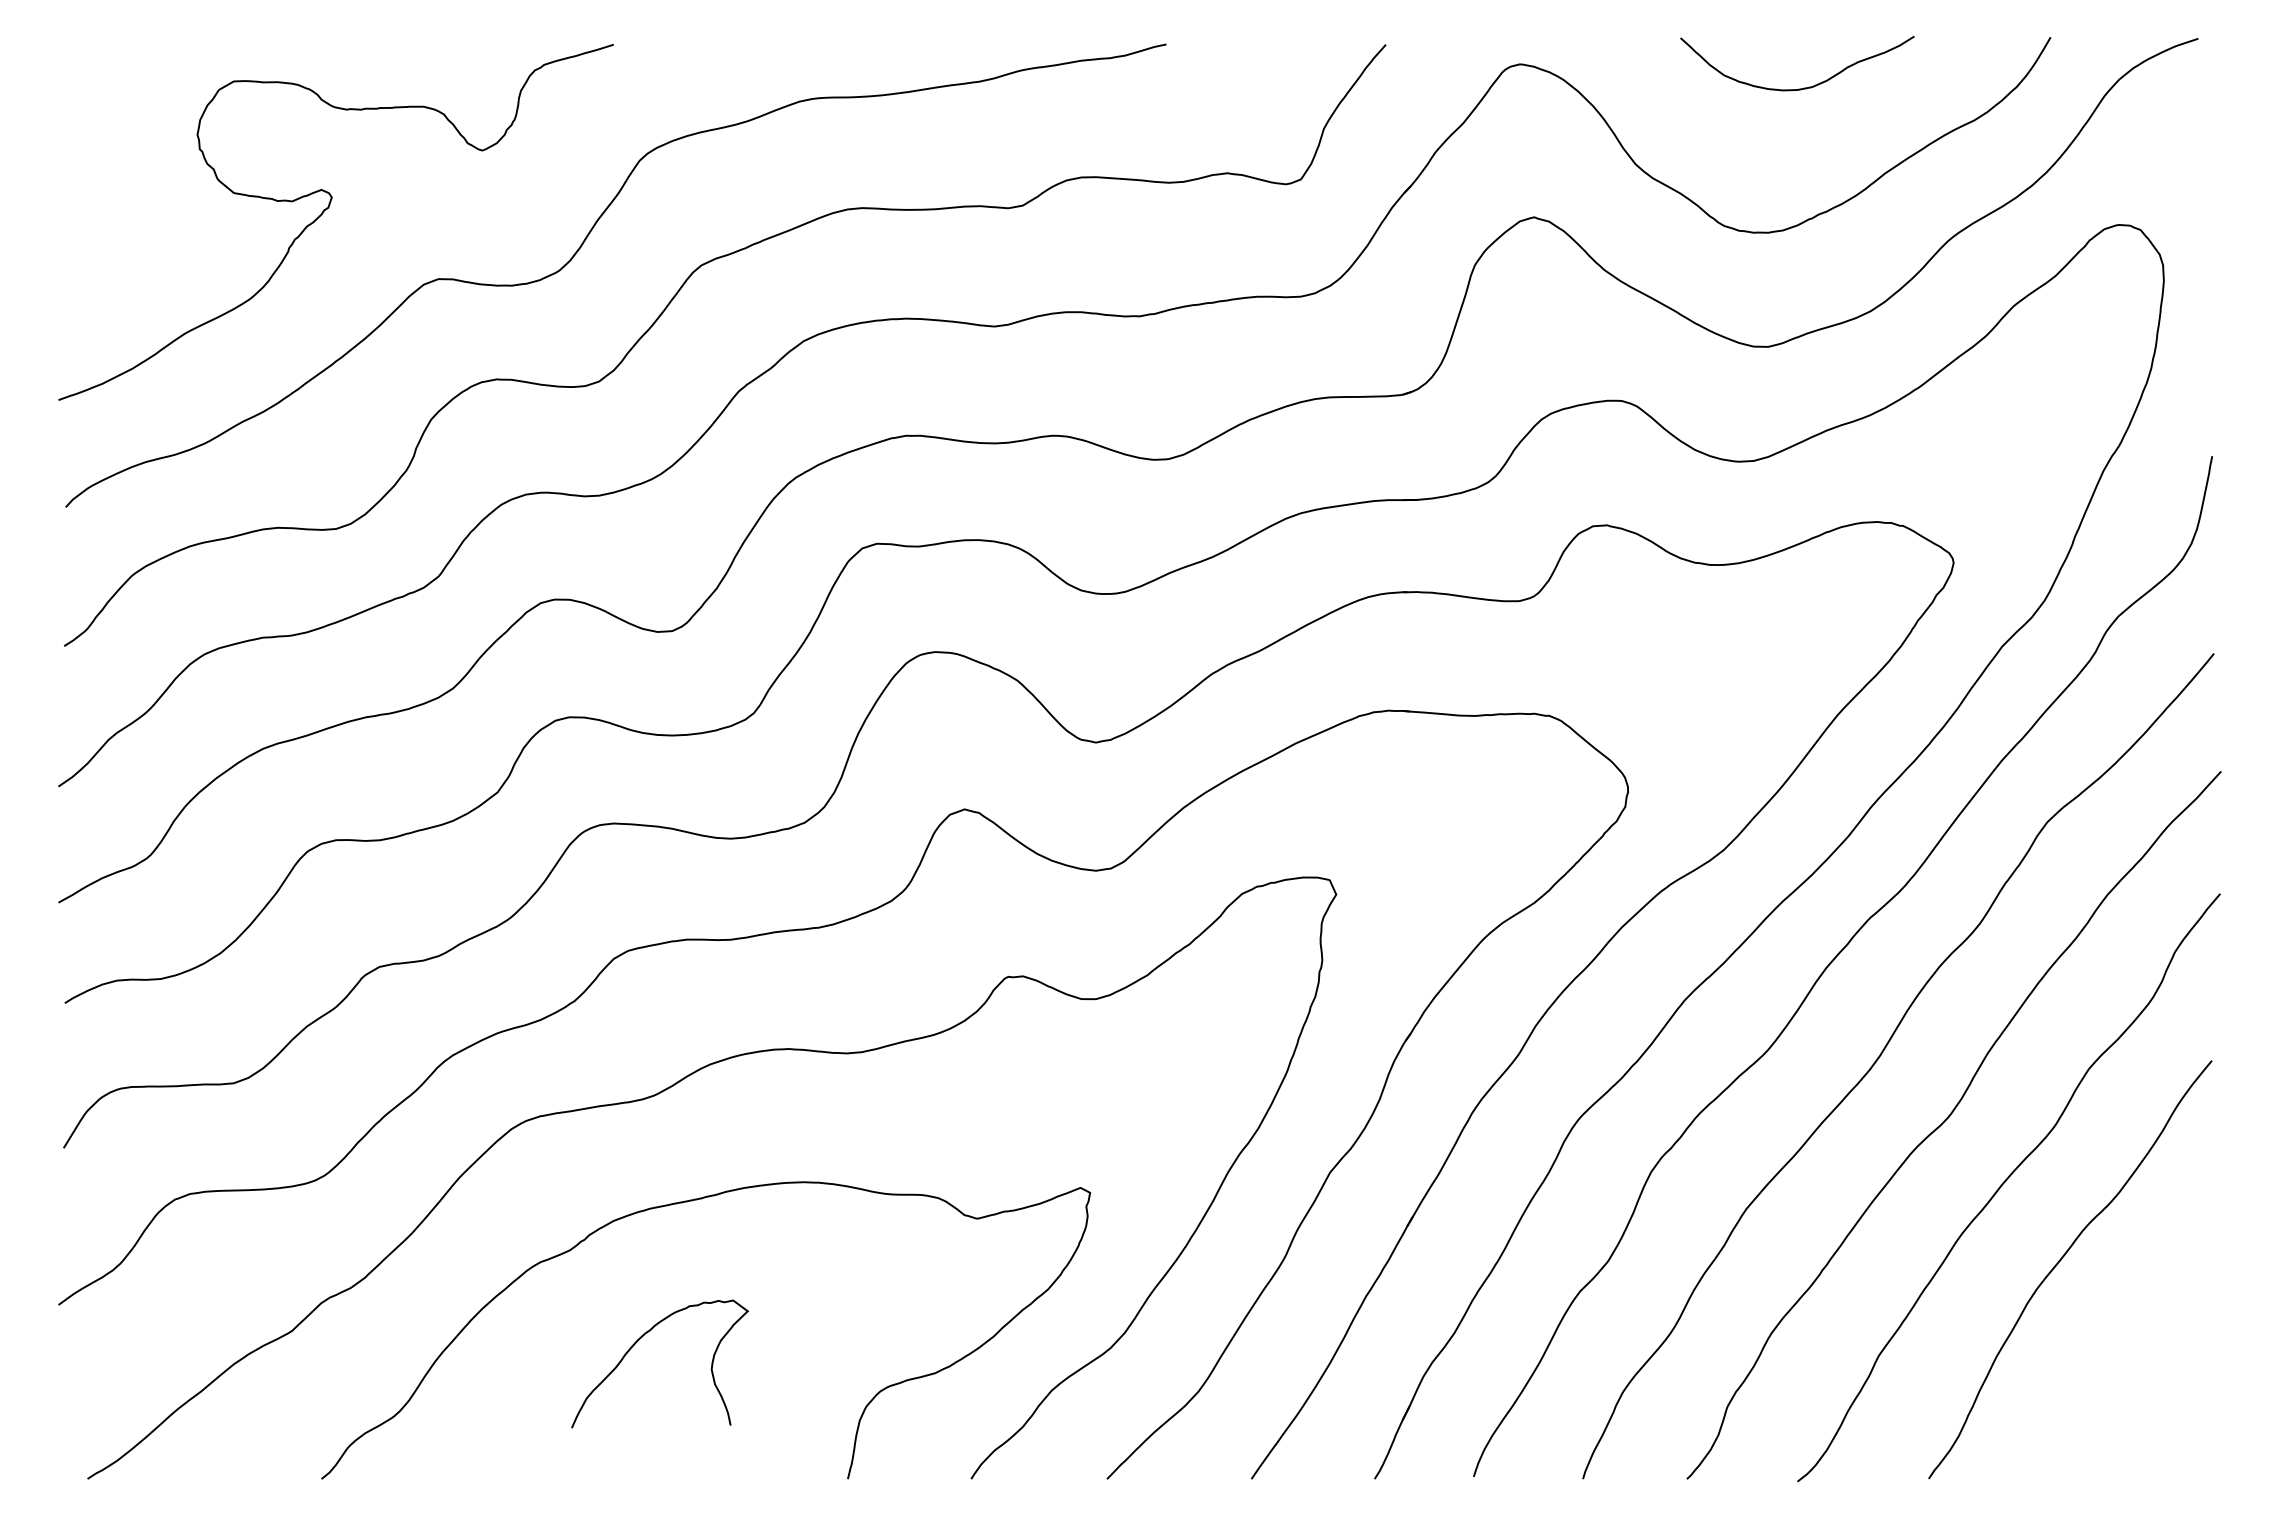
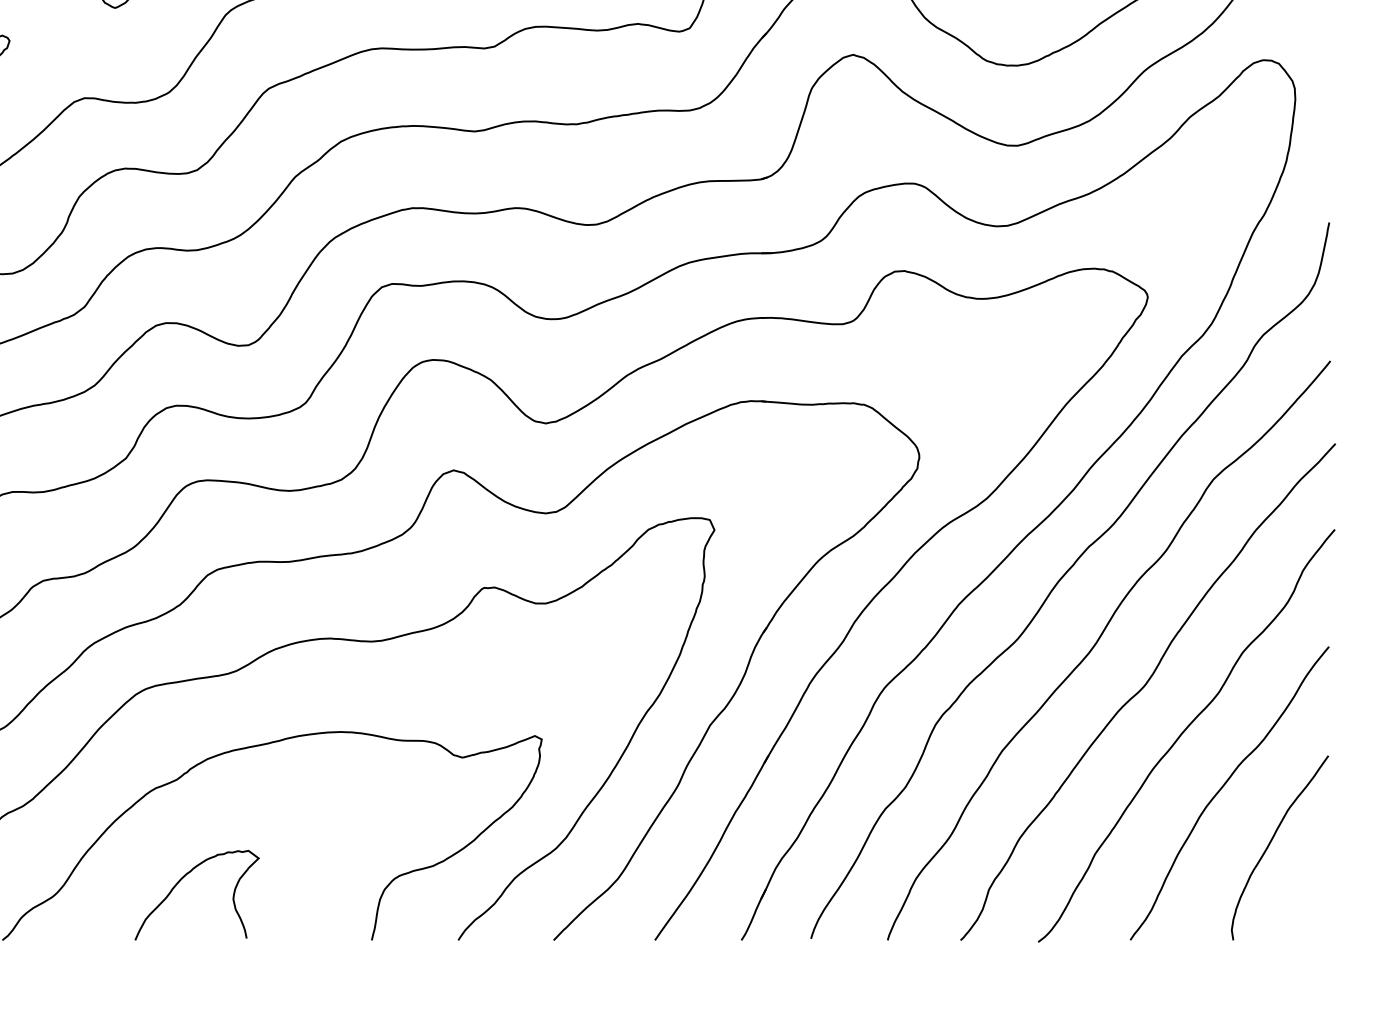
curve: (638, 1341) -> (182, 879), moved
curve: (2128, 1341) -> (1270, 843), added

